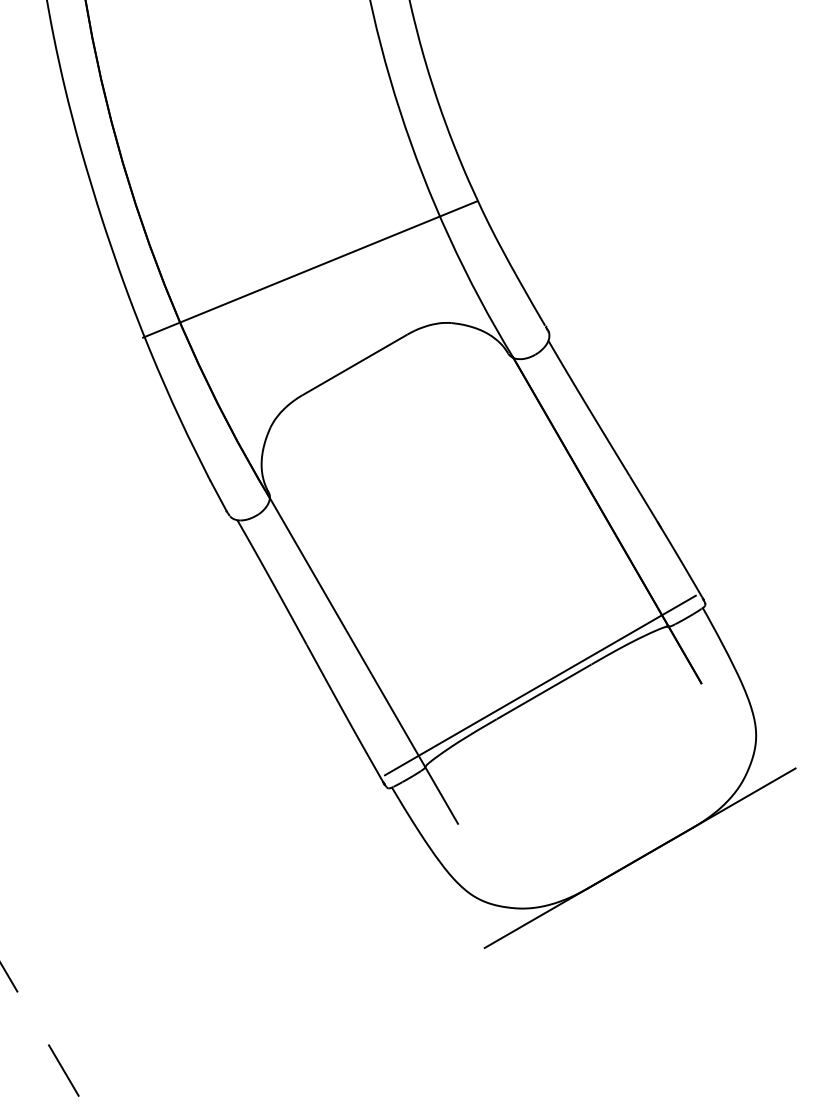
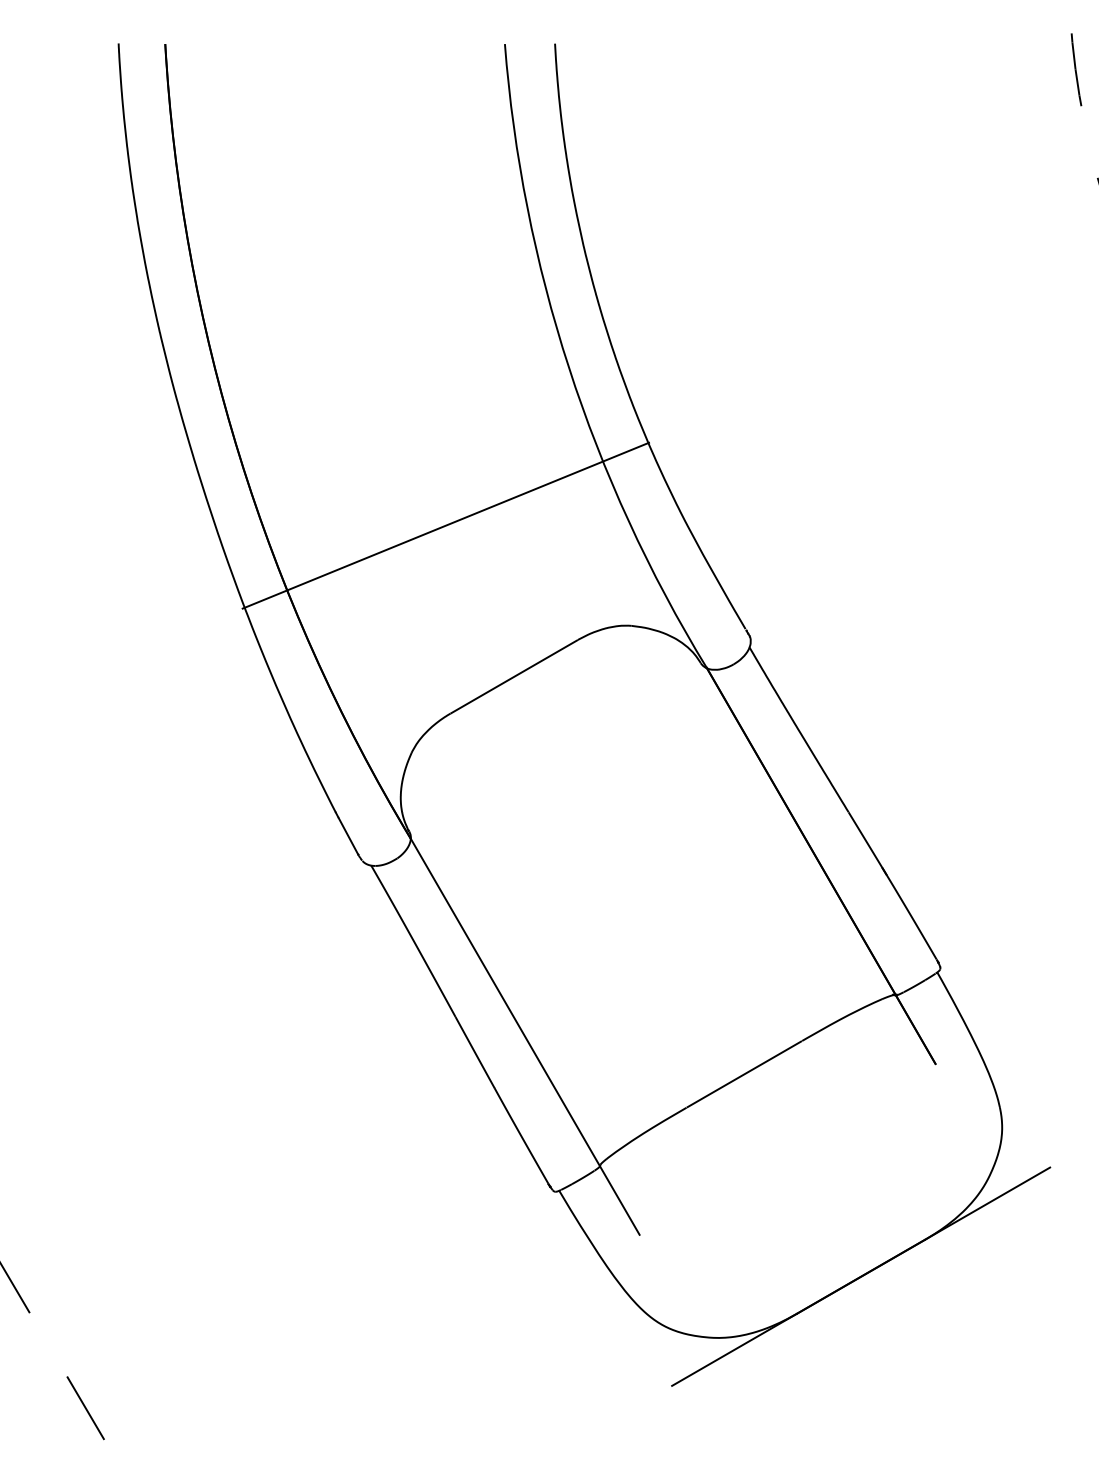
line: (309, 269) -> (445, 525), moved
line: (540, 685) -> (739, 1066), removed

